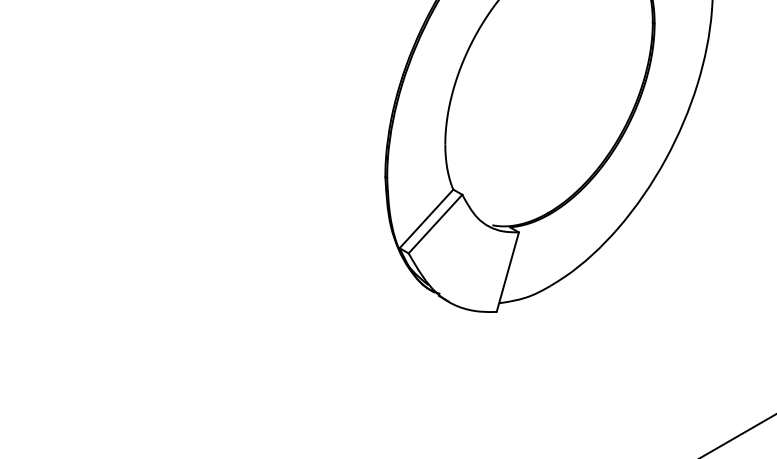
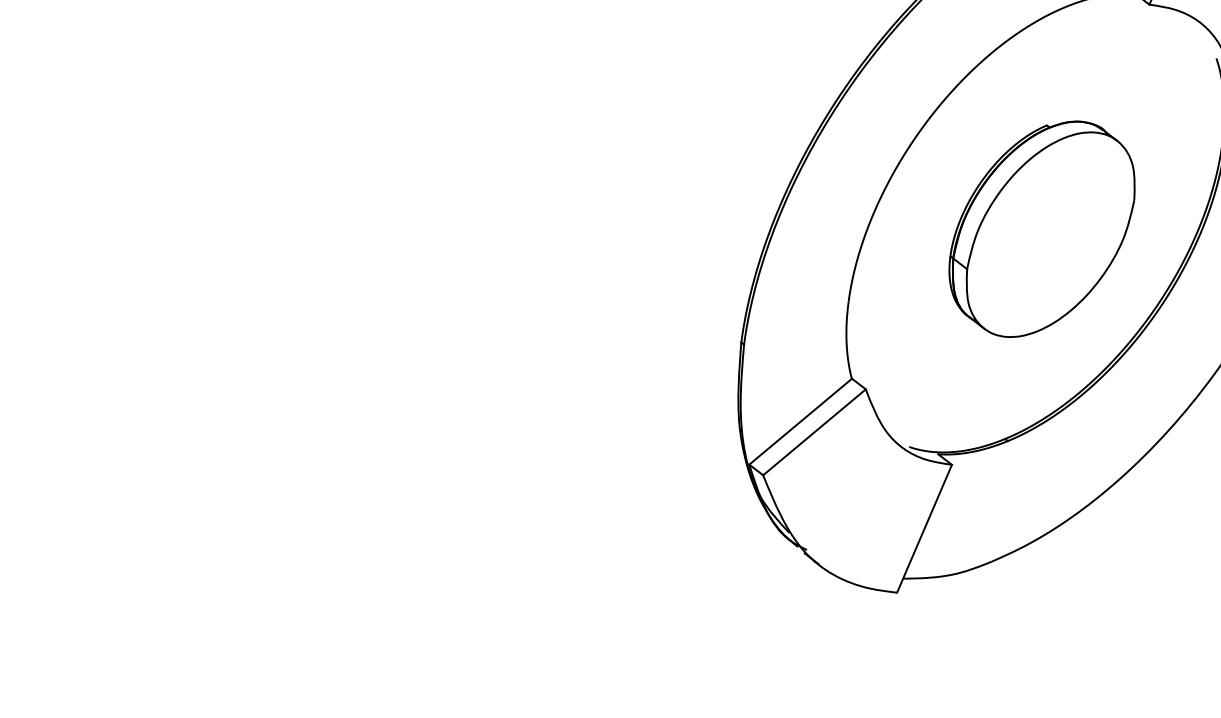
part: (553, 86) -> (1042, 228), added

